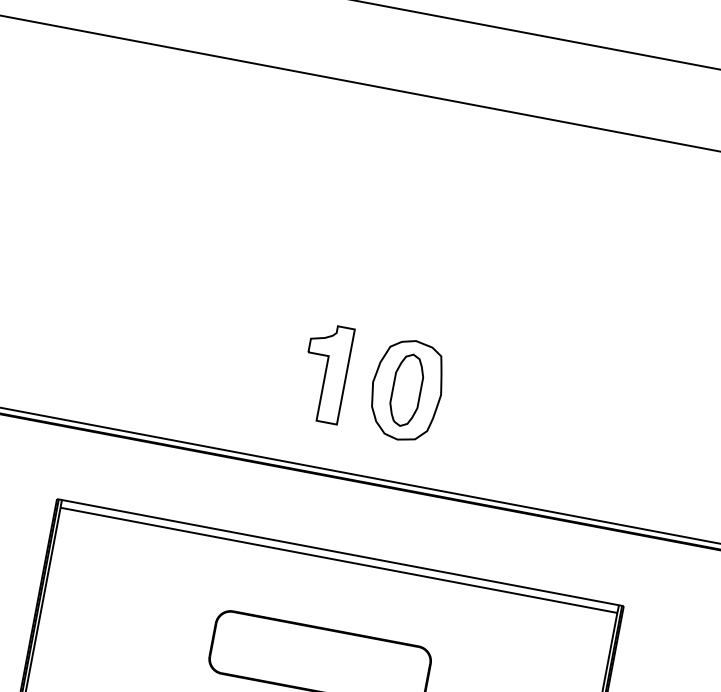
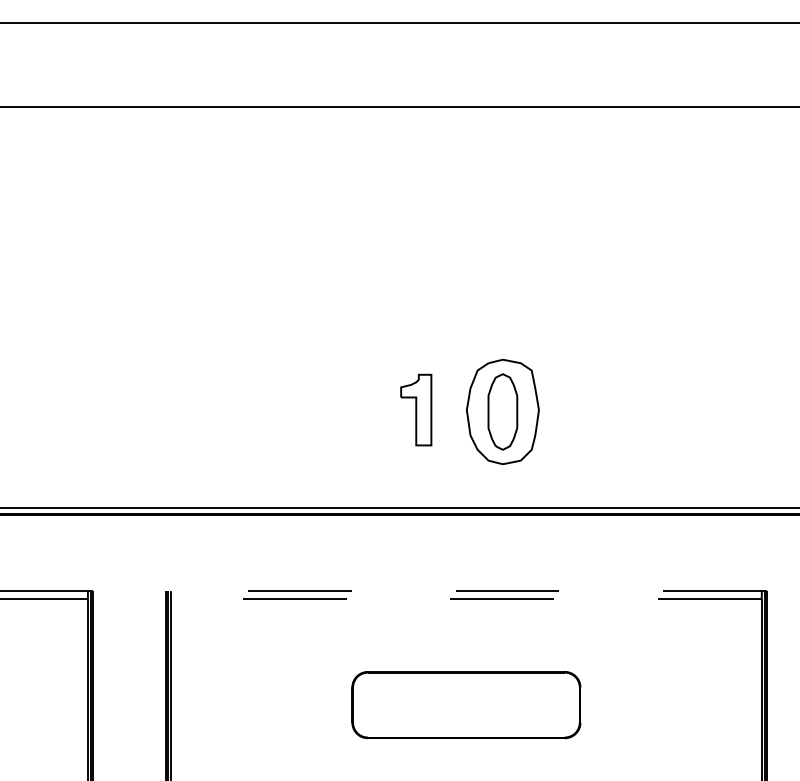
part: (324, 372) -> (415, 409), size x0.7
line: (340, 553) -> (466, 591), solid -> dashed
line: (338, 560) -> (465, 599), solid -> dashed

